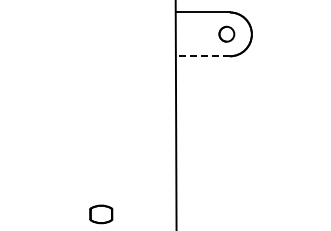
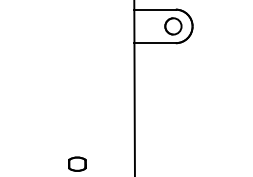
circle: (226, 33) -> (173, 25), size x1.43
line: (202, 56) -> (154, 43), dashed -> solid

